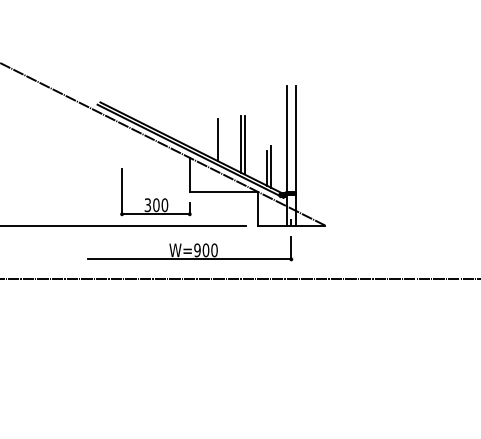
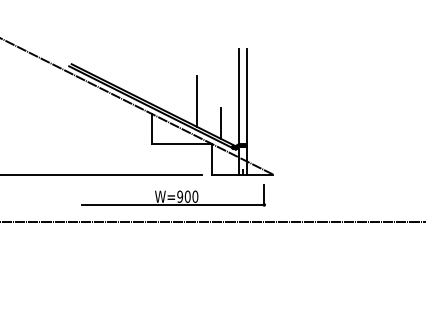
line: (218, 140) -> (177, 98), removed
line: (244, 144) -> (200, 101), removed
line: (270, 166) -> (224, 121), removed
part: (155, 192) -> (121, 144), removed
part: (190, 248) -> (173, 195), moved

